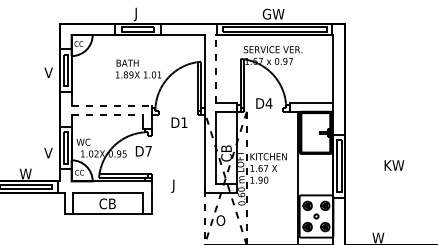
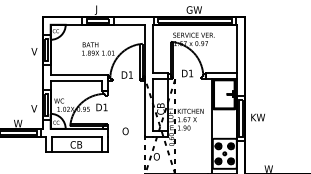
line: (215, 68) -> (153, 48), dashed -> solid
text: (268, 103) -> (190, 73), D4 -> D1
line: (112, 106) -> (79, 75), dashed -> solid
line: (107, 114) -> (76, 81), dashed -> solid
text: (179, 122) -> (127, 74), moved
text: (148, 151) -> (105, 107), D7 -> D1
text: (394, 165) -> (258, 117), moved
text: (176, 185) -> (125, 131), J -> O

